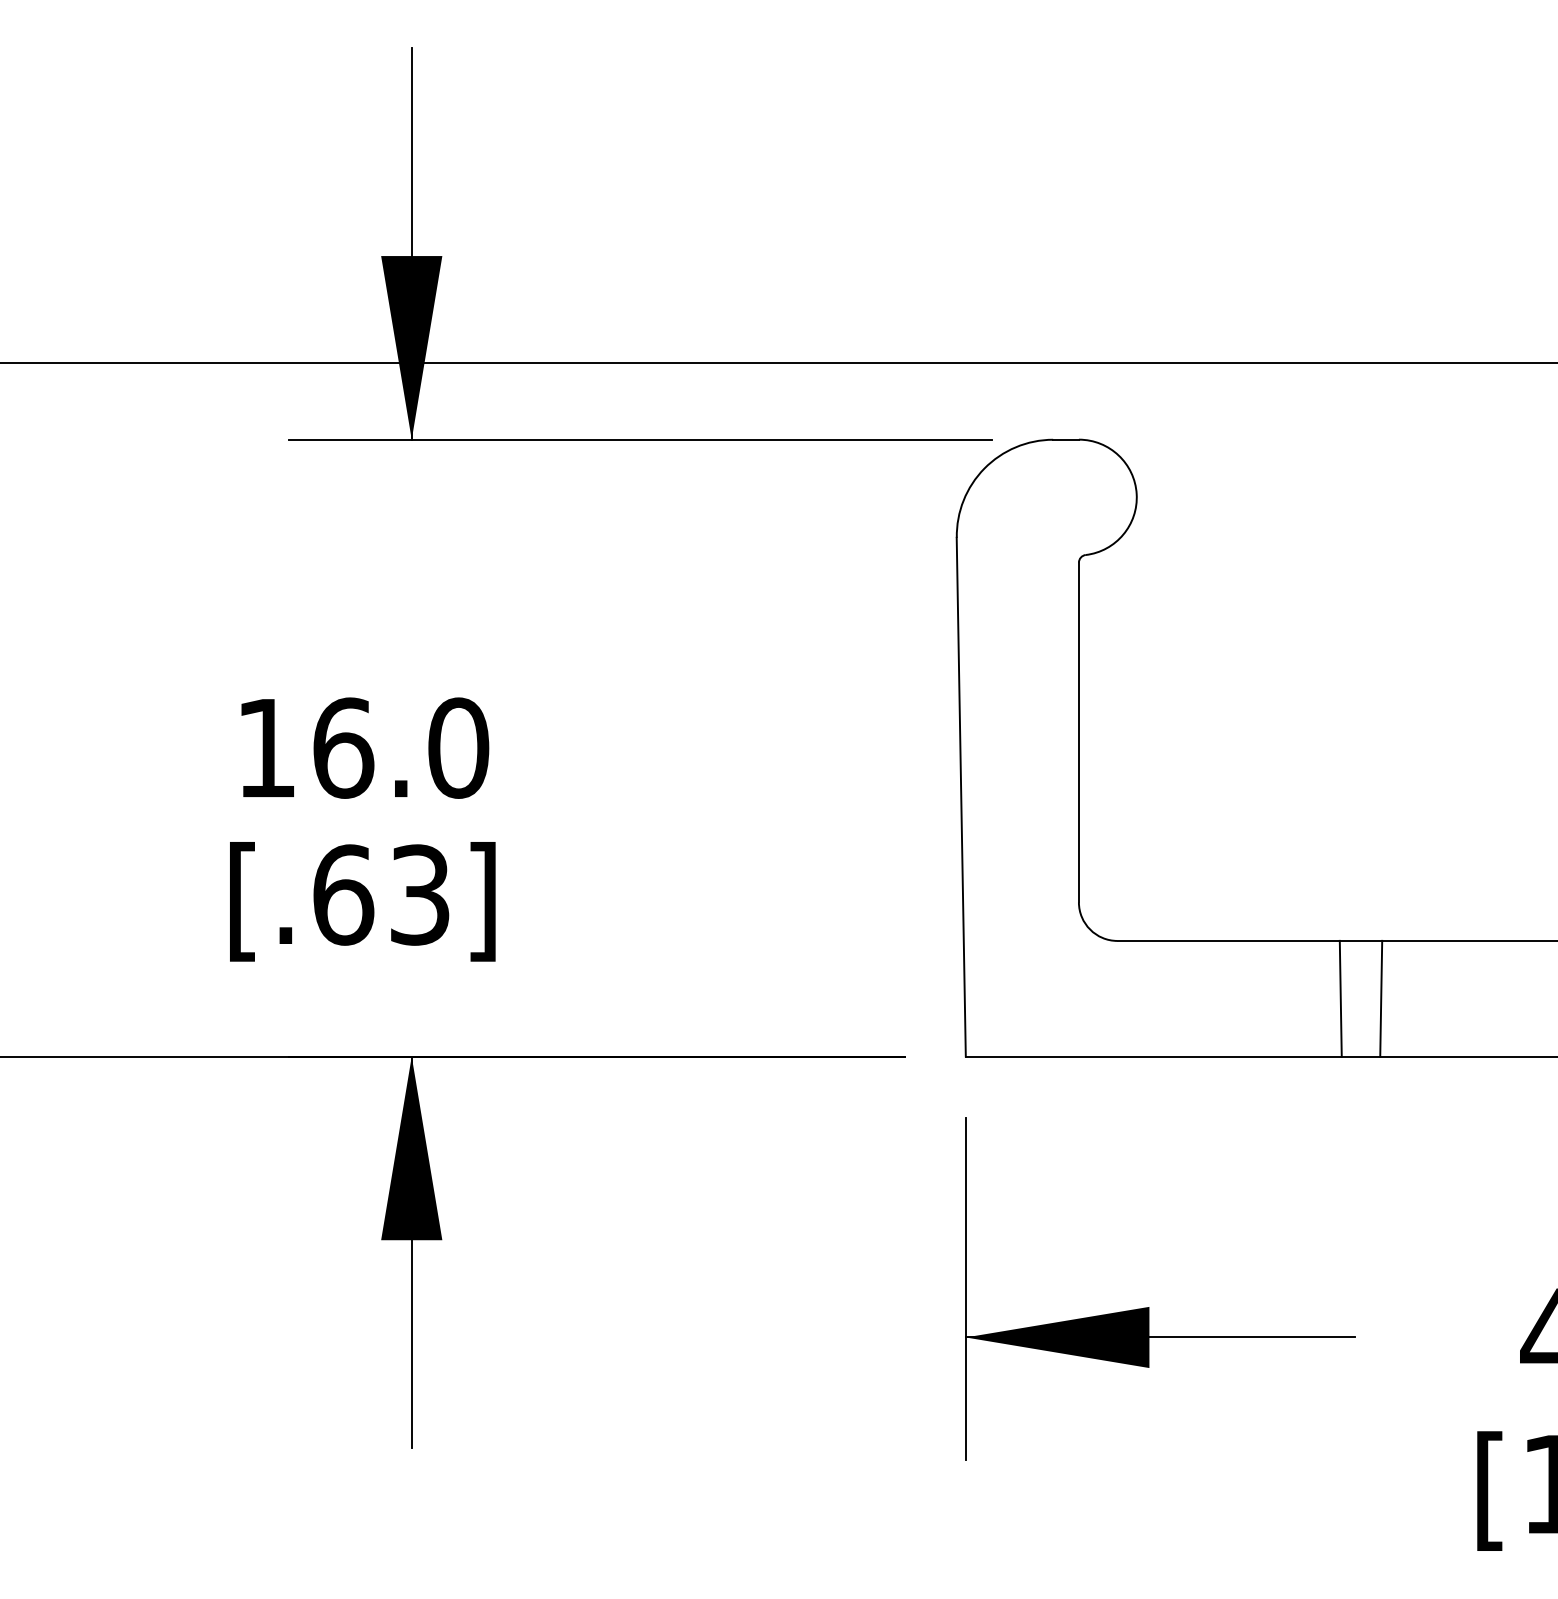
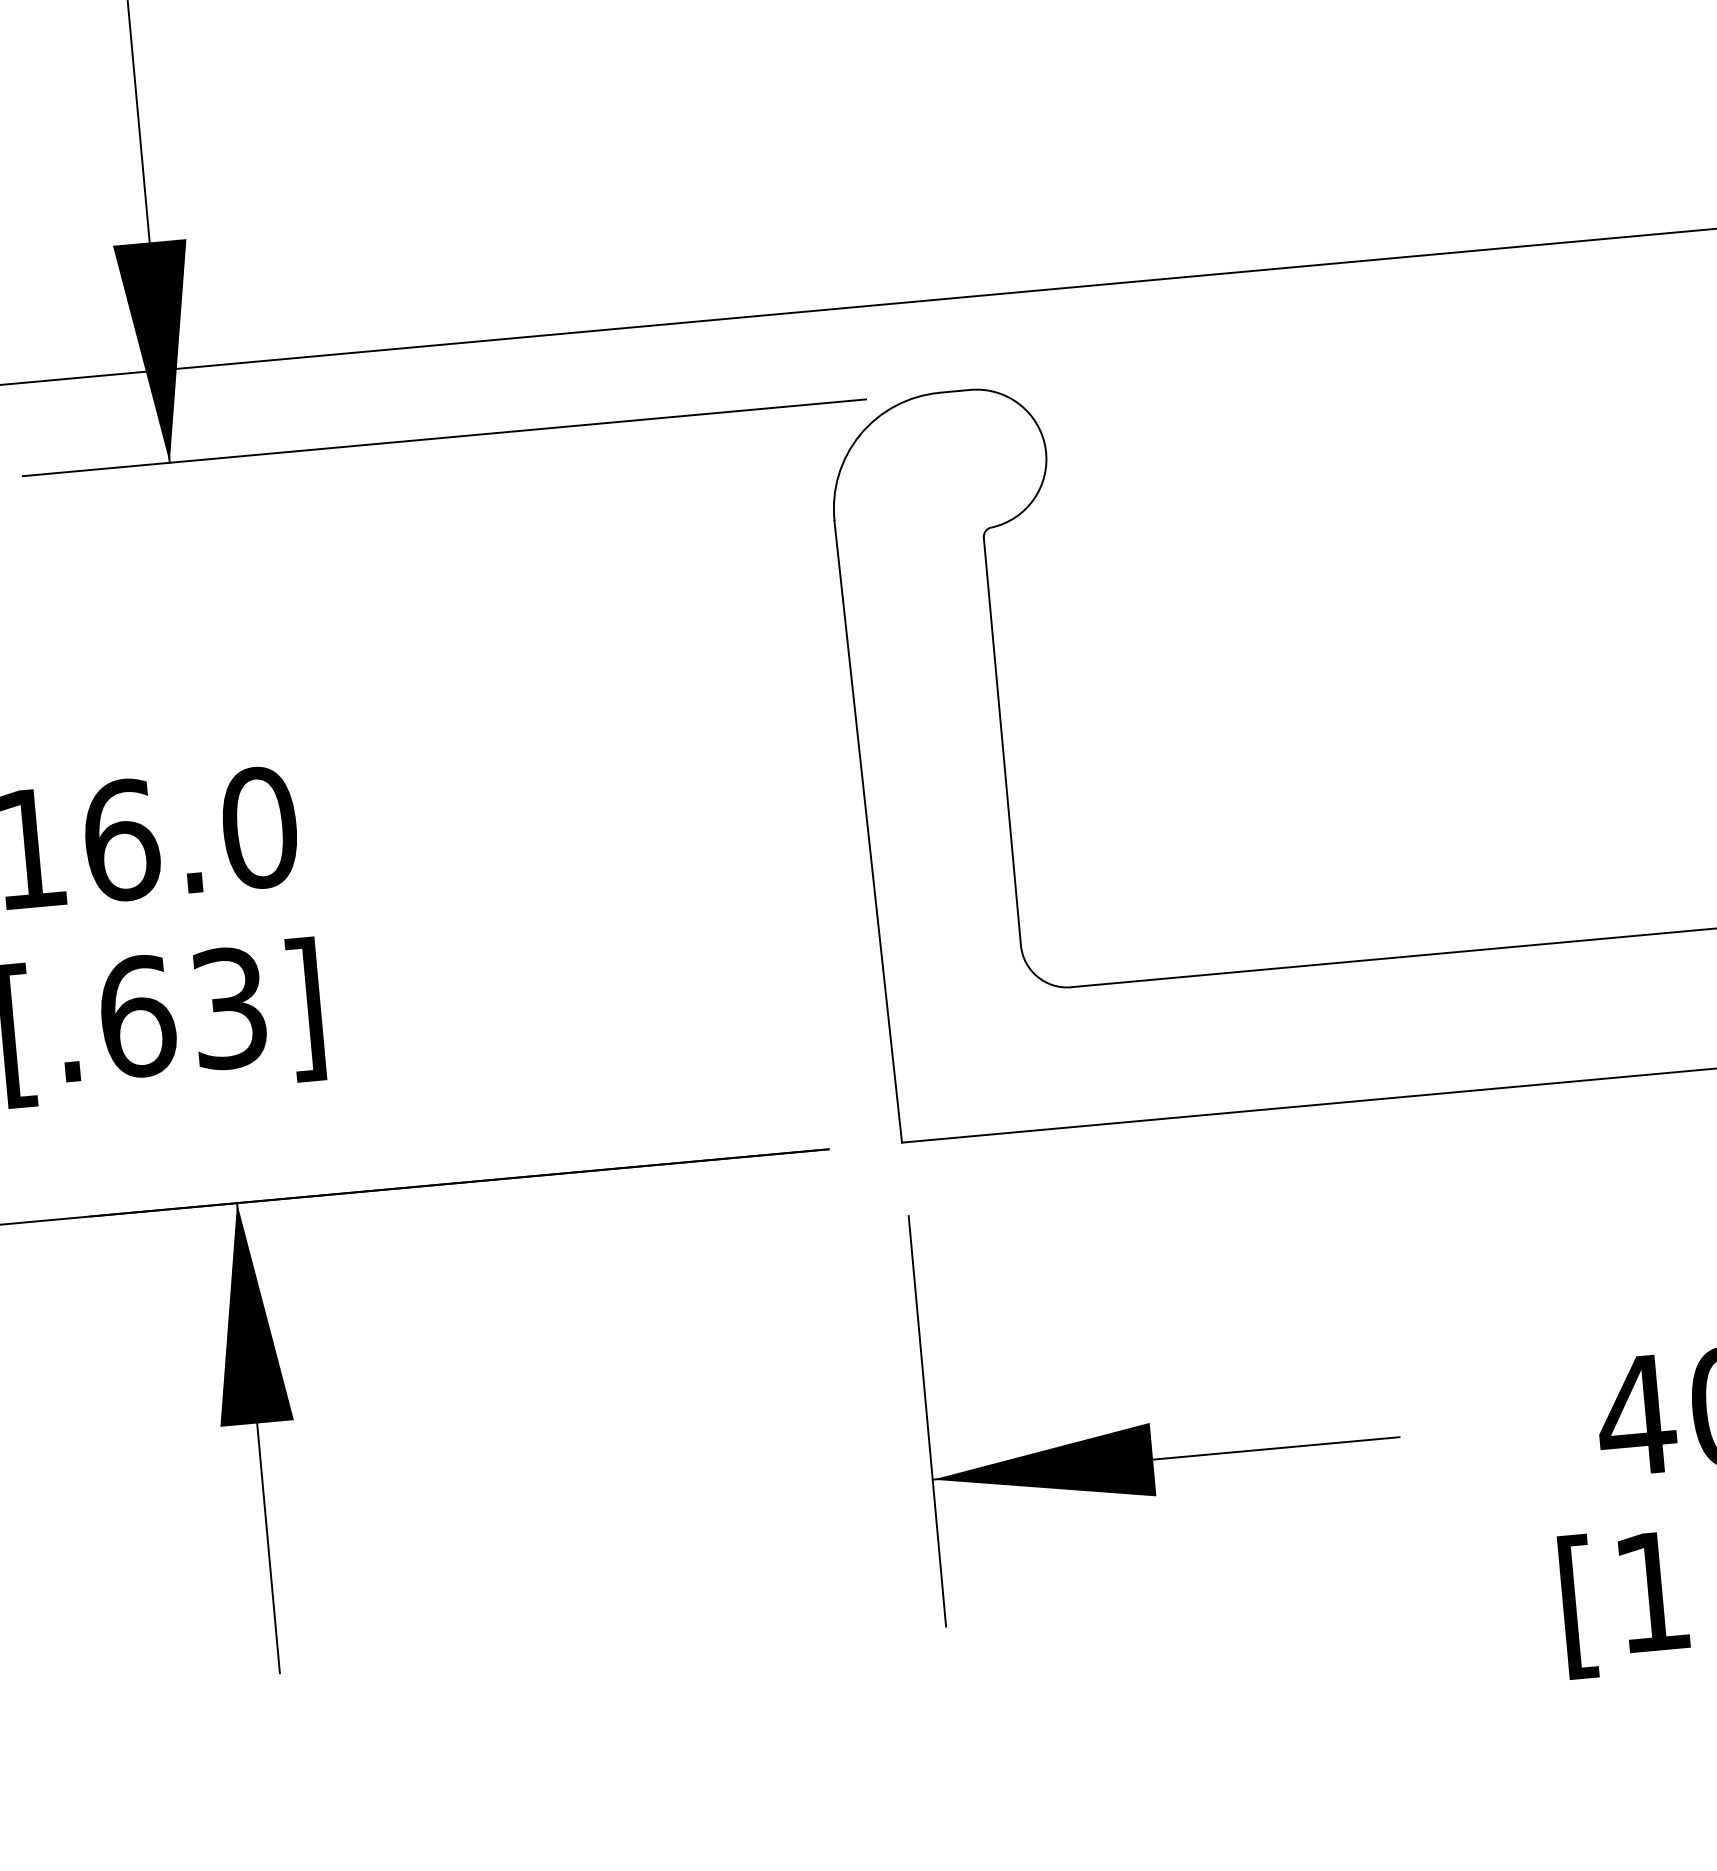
line: (1340, 998) -> (1345, 1031), removed
line: (1381, 998) -> (1394, 1027), removed

